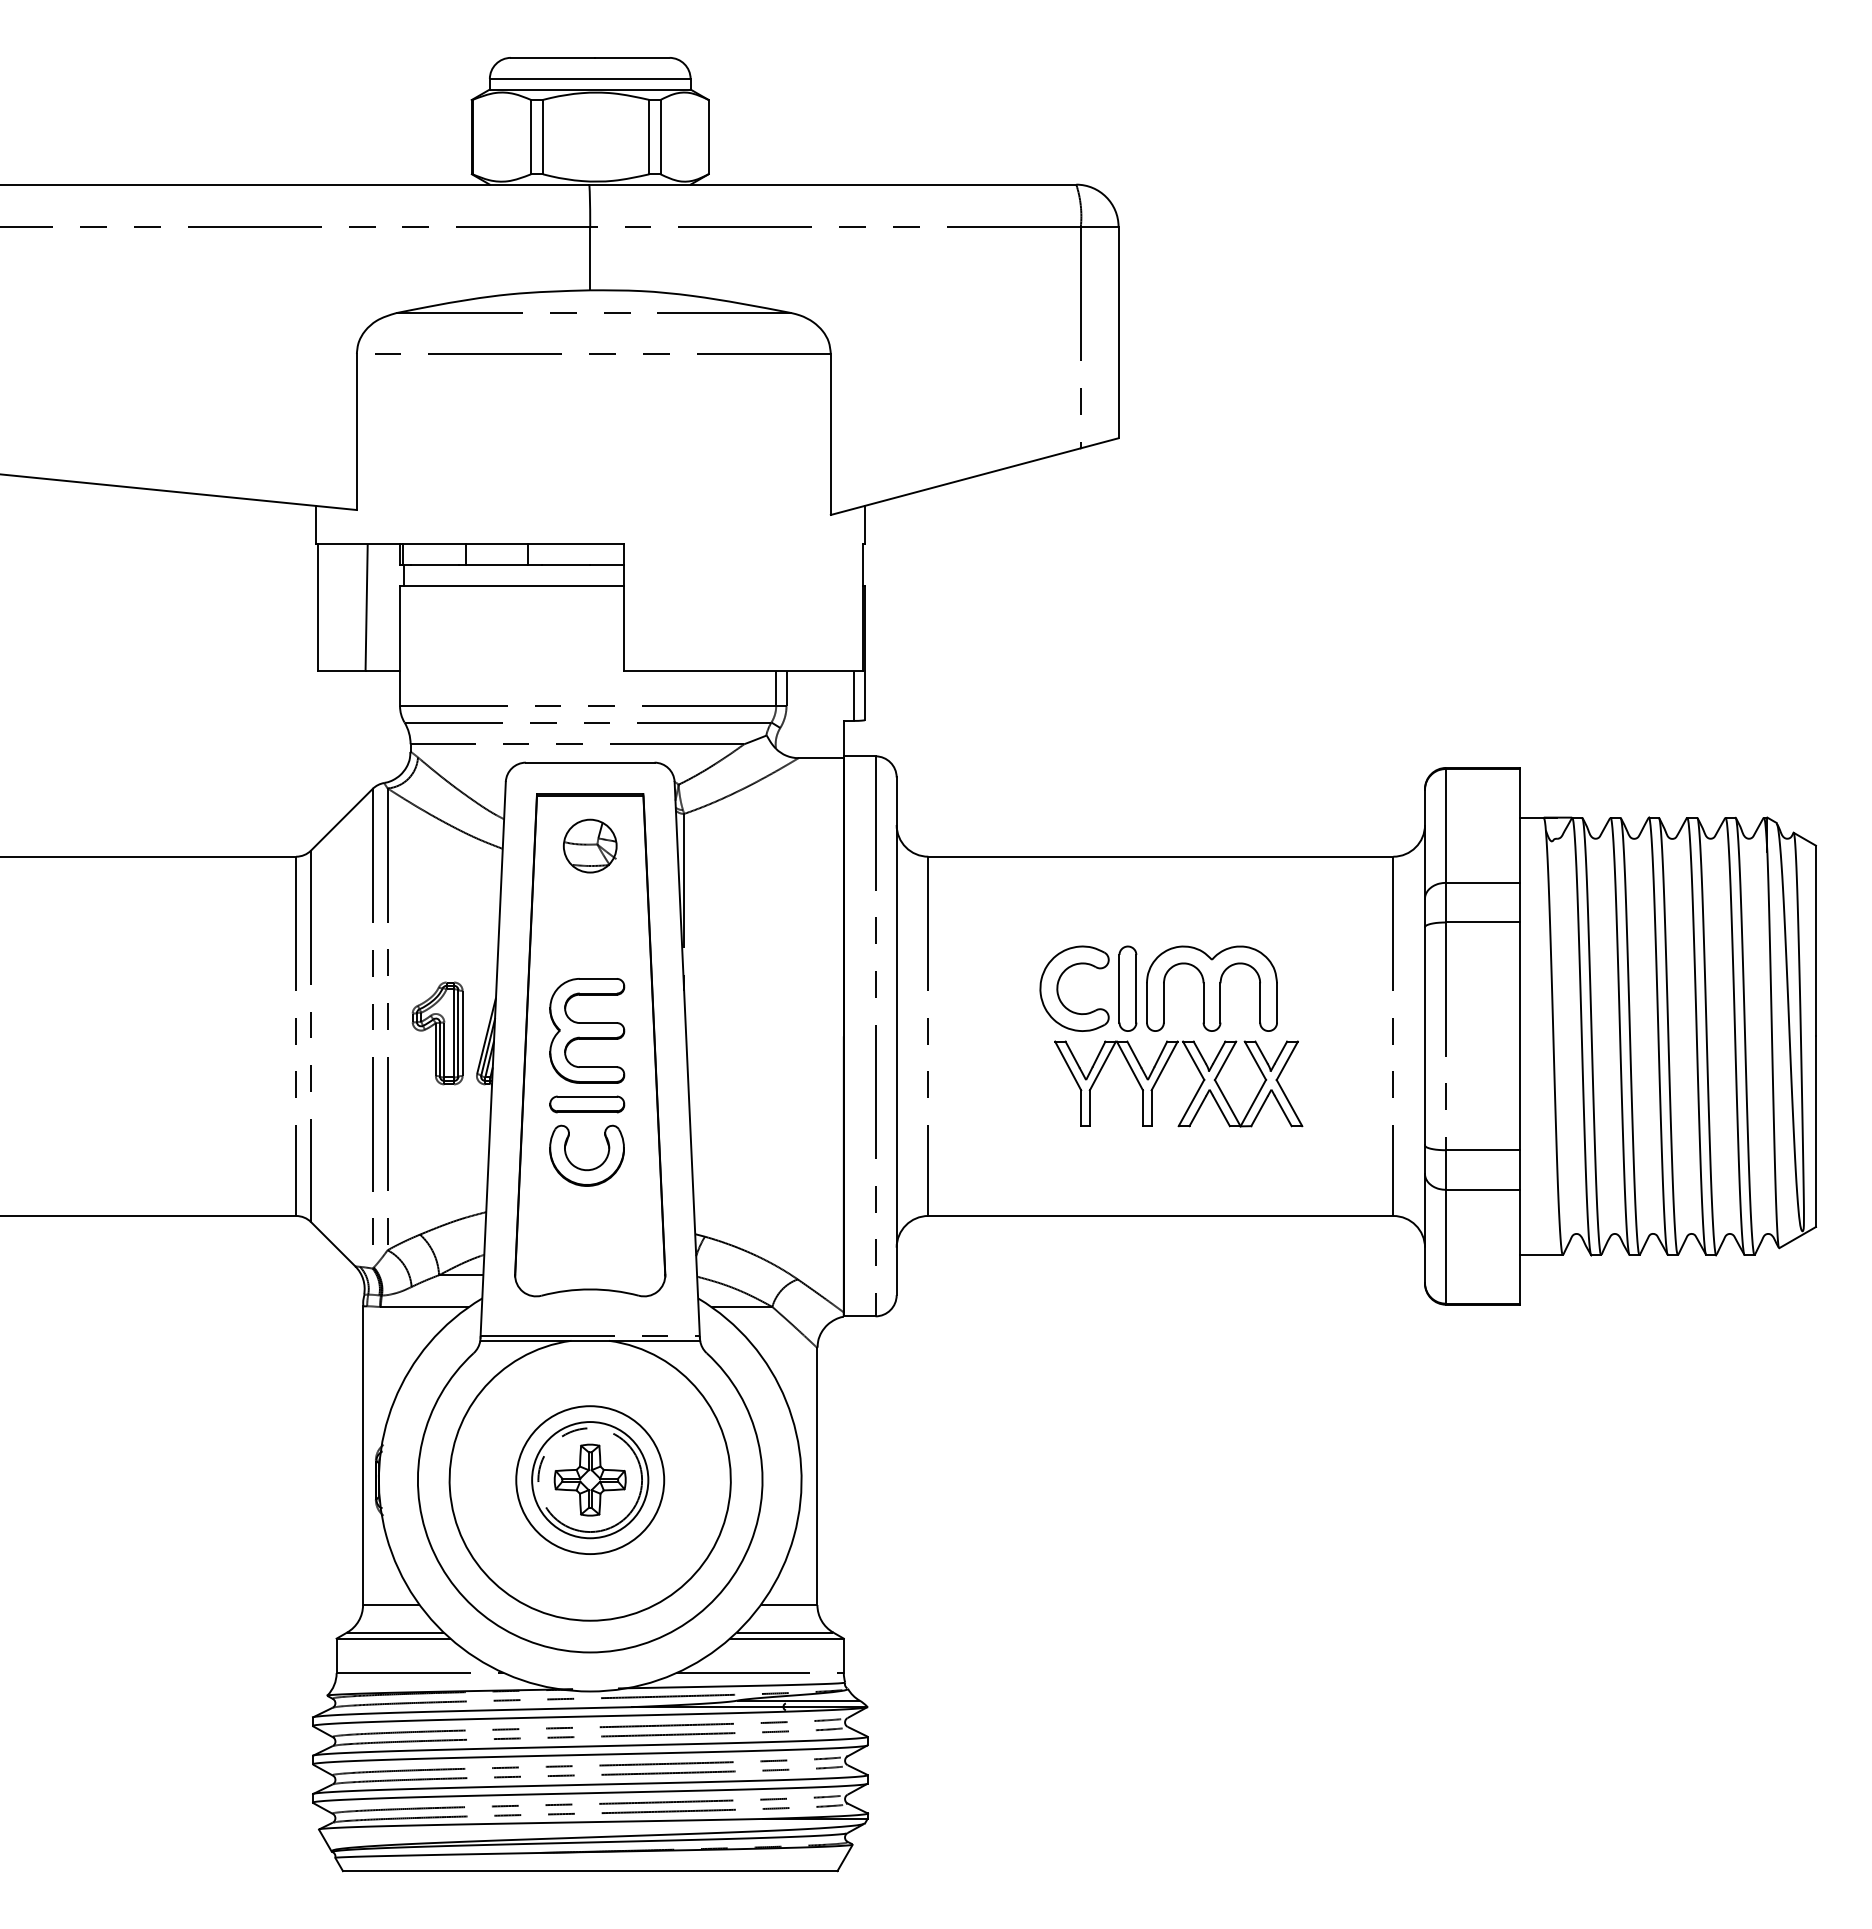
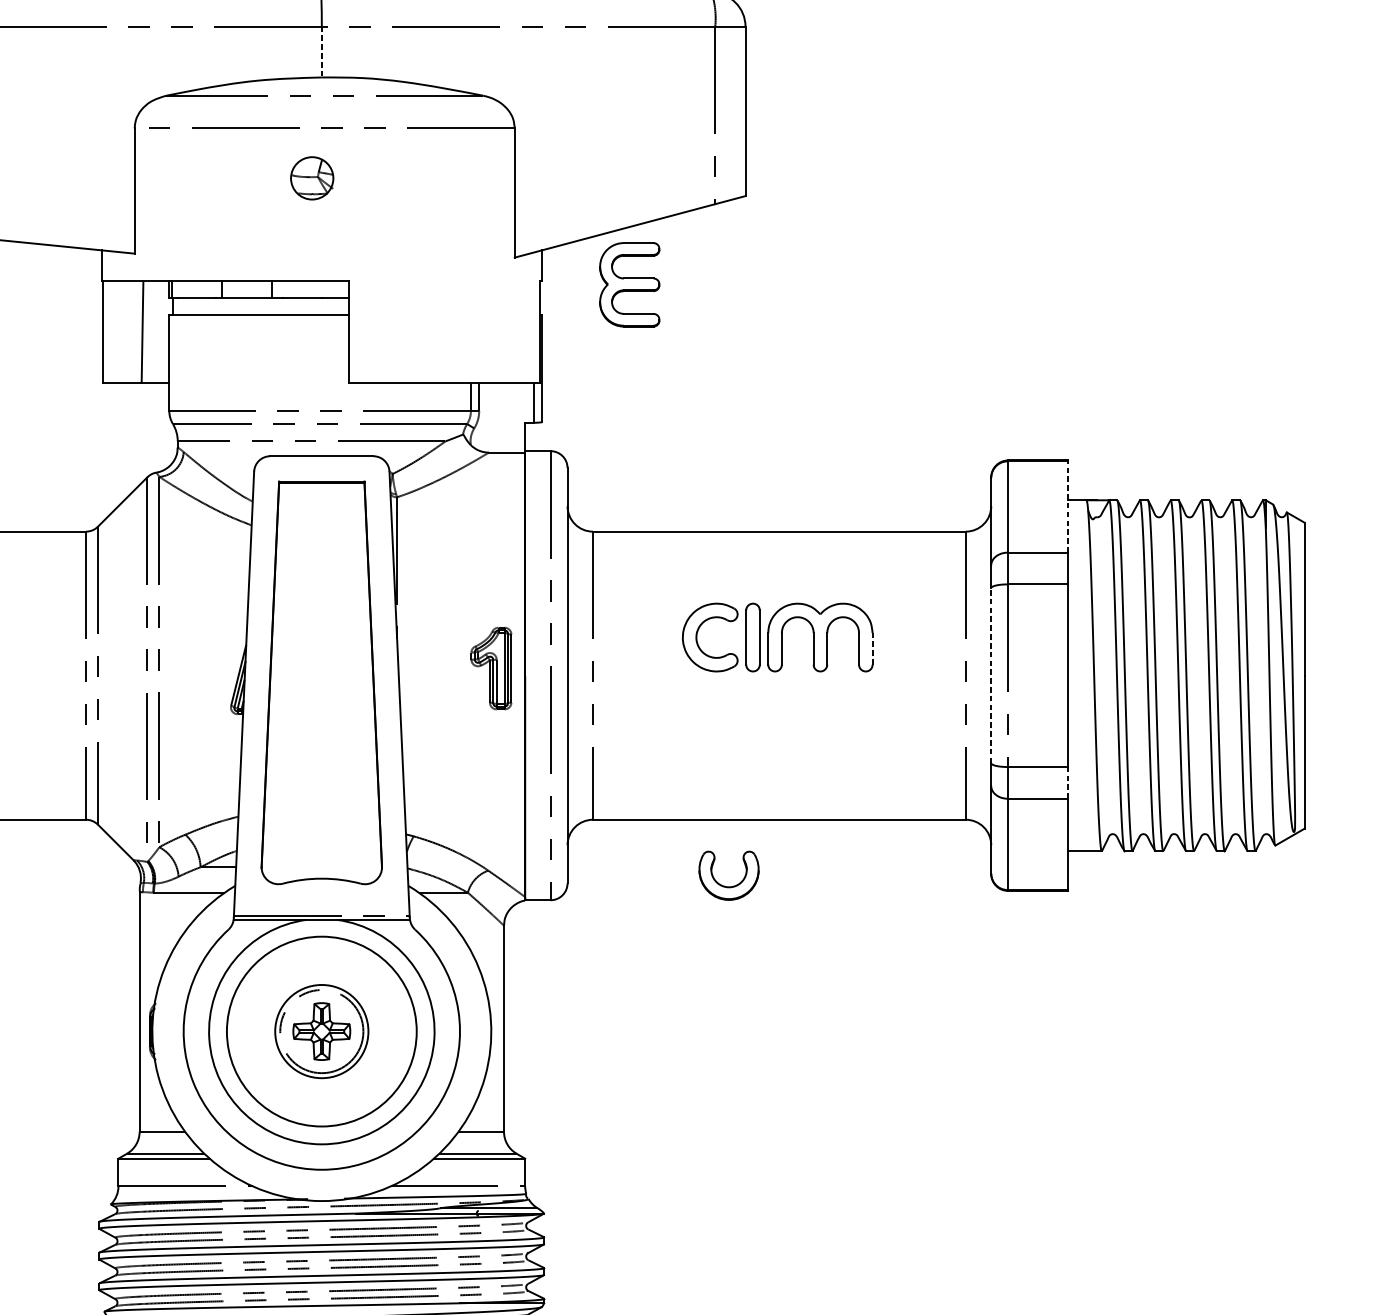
line: (590, 258) -> (322, 51), solid -> dashed
line: (1520, 825) -> (1067, 506), solid -> dashed
part: (590, 845) -> (312, 177), moved
line: (1277, 1002) -> (872, 648), solid -> dashed
part: (587, 1030) -> (629, 284), moved
part: (437, 1033) -> (491, 668), moved
line: (1425, 1035) -> (991, 675), solid -> dashed
part: (1161, 1074) -> (779, 706), removed
part: (587, 1104) -> (319, 730), removed
part: (582, 1168) -> (725, 885), moved
line: (1520, 1170) -> (1067, 783), solid -> dashed
circle: (590, 1480) -> (322, 1031), size x1.6

